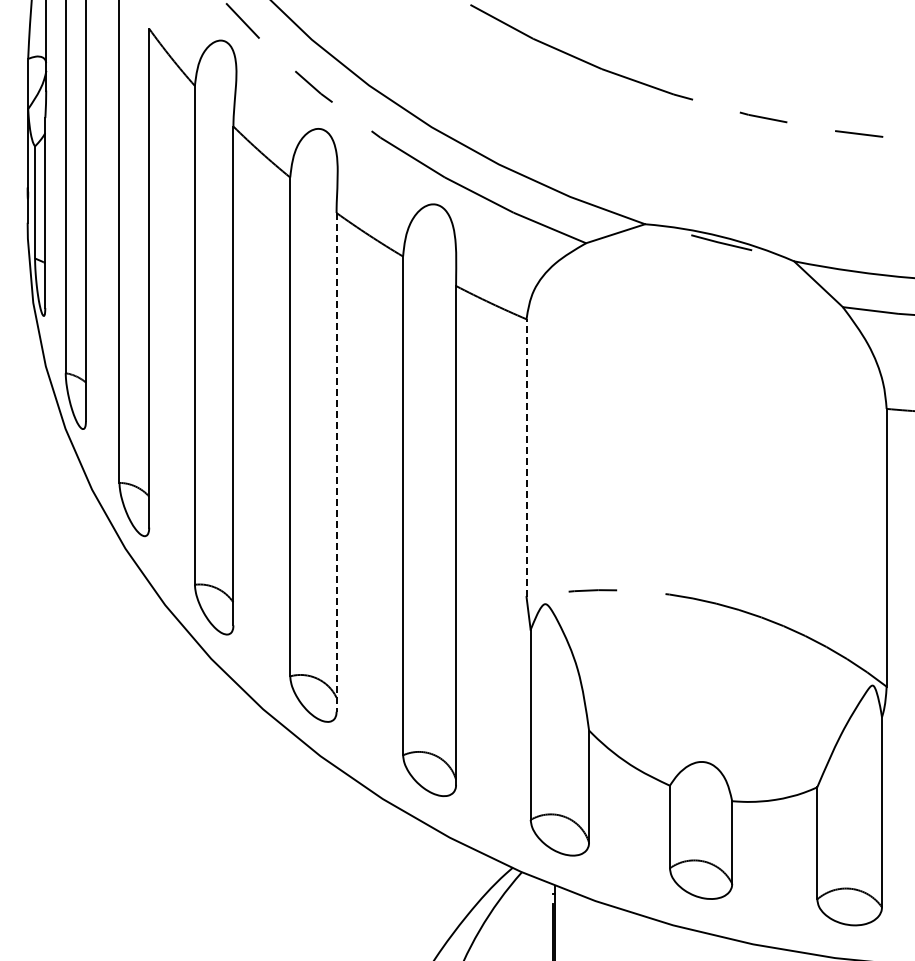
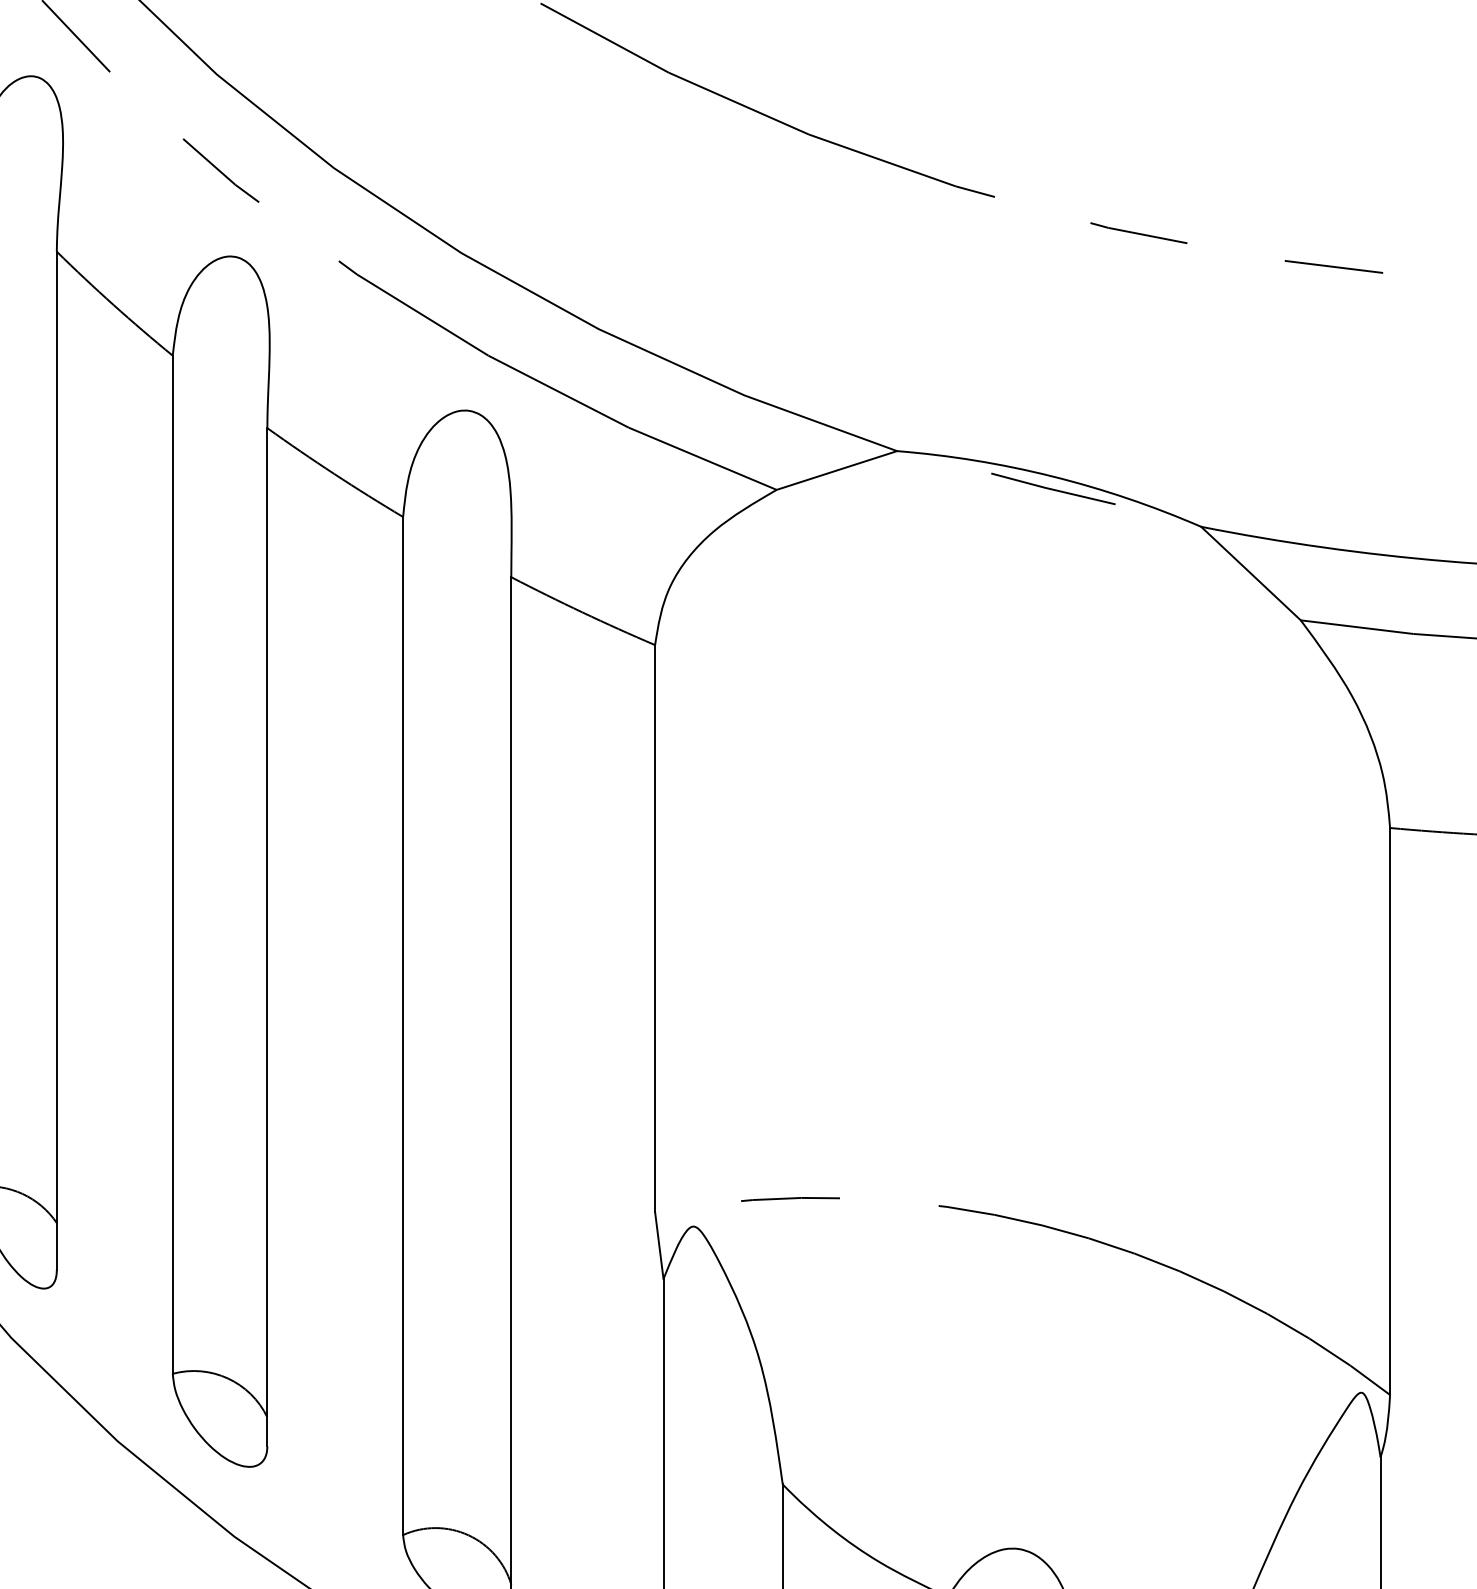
line: (526, 458) -> (655, 929), dashed -> solid
line: (336, 462) -> (267, 937), dashed -> solid

